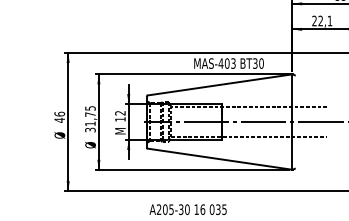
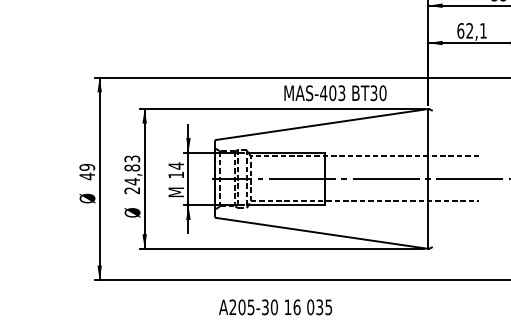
text: (314, 20) -> (460, 30), 22,1 -> 62,1
text: (120, 112) -> (176, 164), 12 -> 14
text: (59, 113) -> (86, 166), 46 -> 49
text: (90, 119) -> (132, 175), 31,75 -> 24,83

